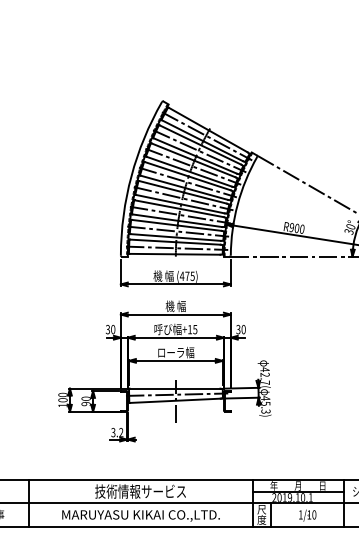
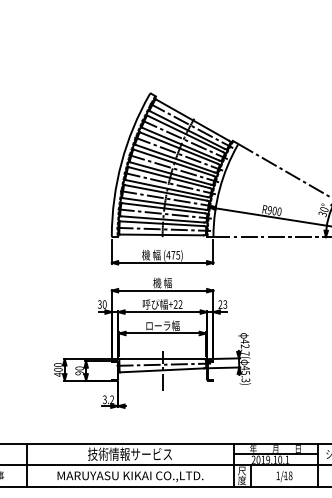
text: (192, 329) -> (178, 304), +15 -> +22
text: (240, 329) -> (222, 304), 30 -> 23
text: (62, 405) -> (57, 374), 100 -> 400
text: (314, 515) -> (290, 476), 1/10 -> 1/18

